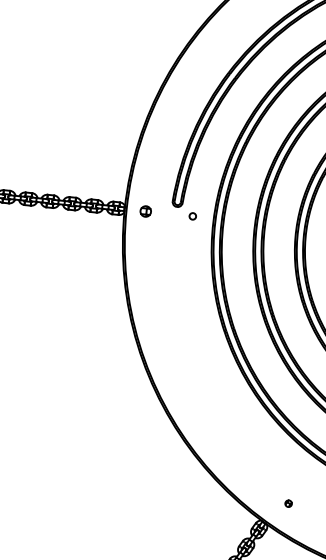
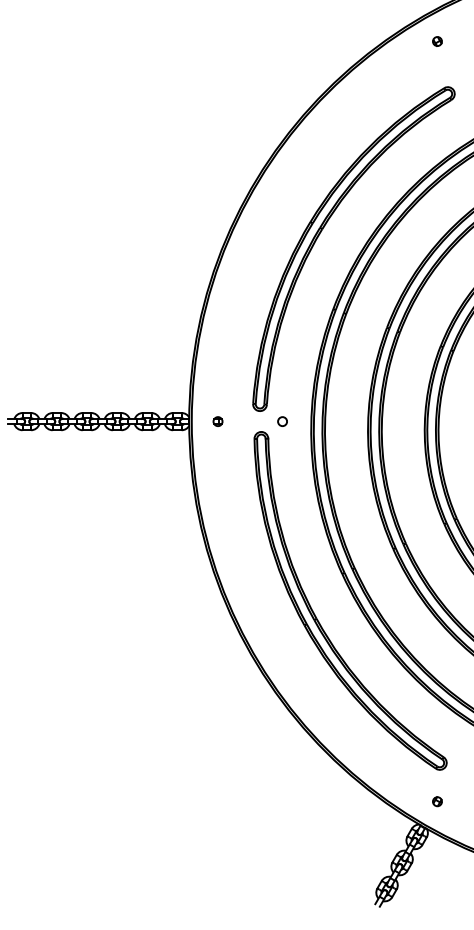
part: (145, 211) -> (217, 421), size x0.62
part: (203, 363) -> (318, 619), added
part: (288, 503) -> (437, 801), moved

